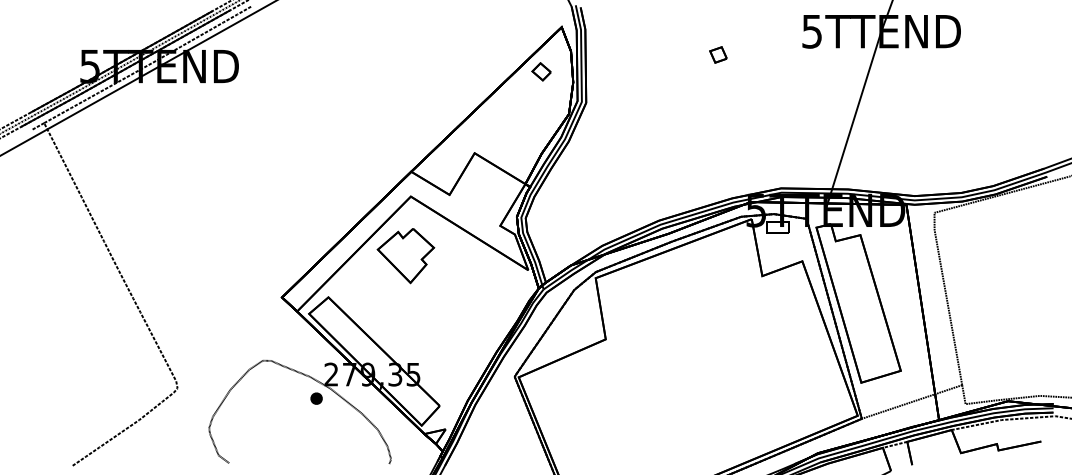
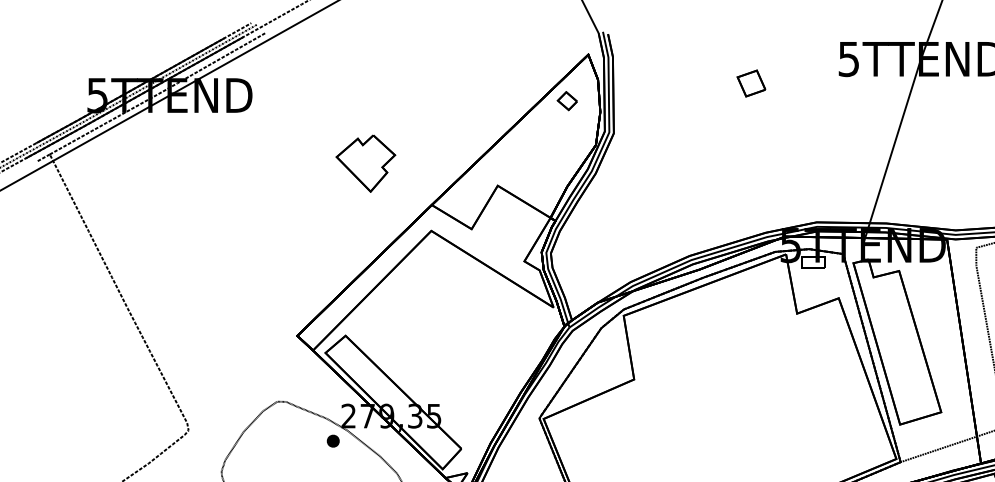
part: (718, 54) -> (751, 83), size x1.6
part: (405, 256) -> (365, 164), moved

